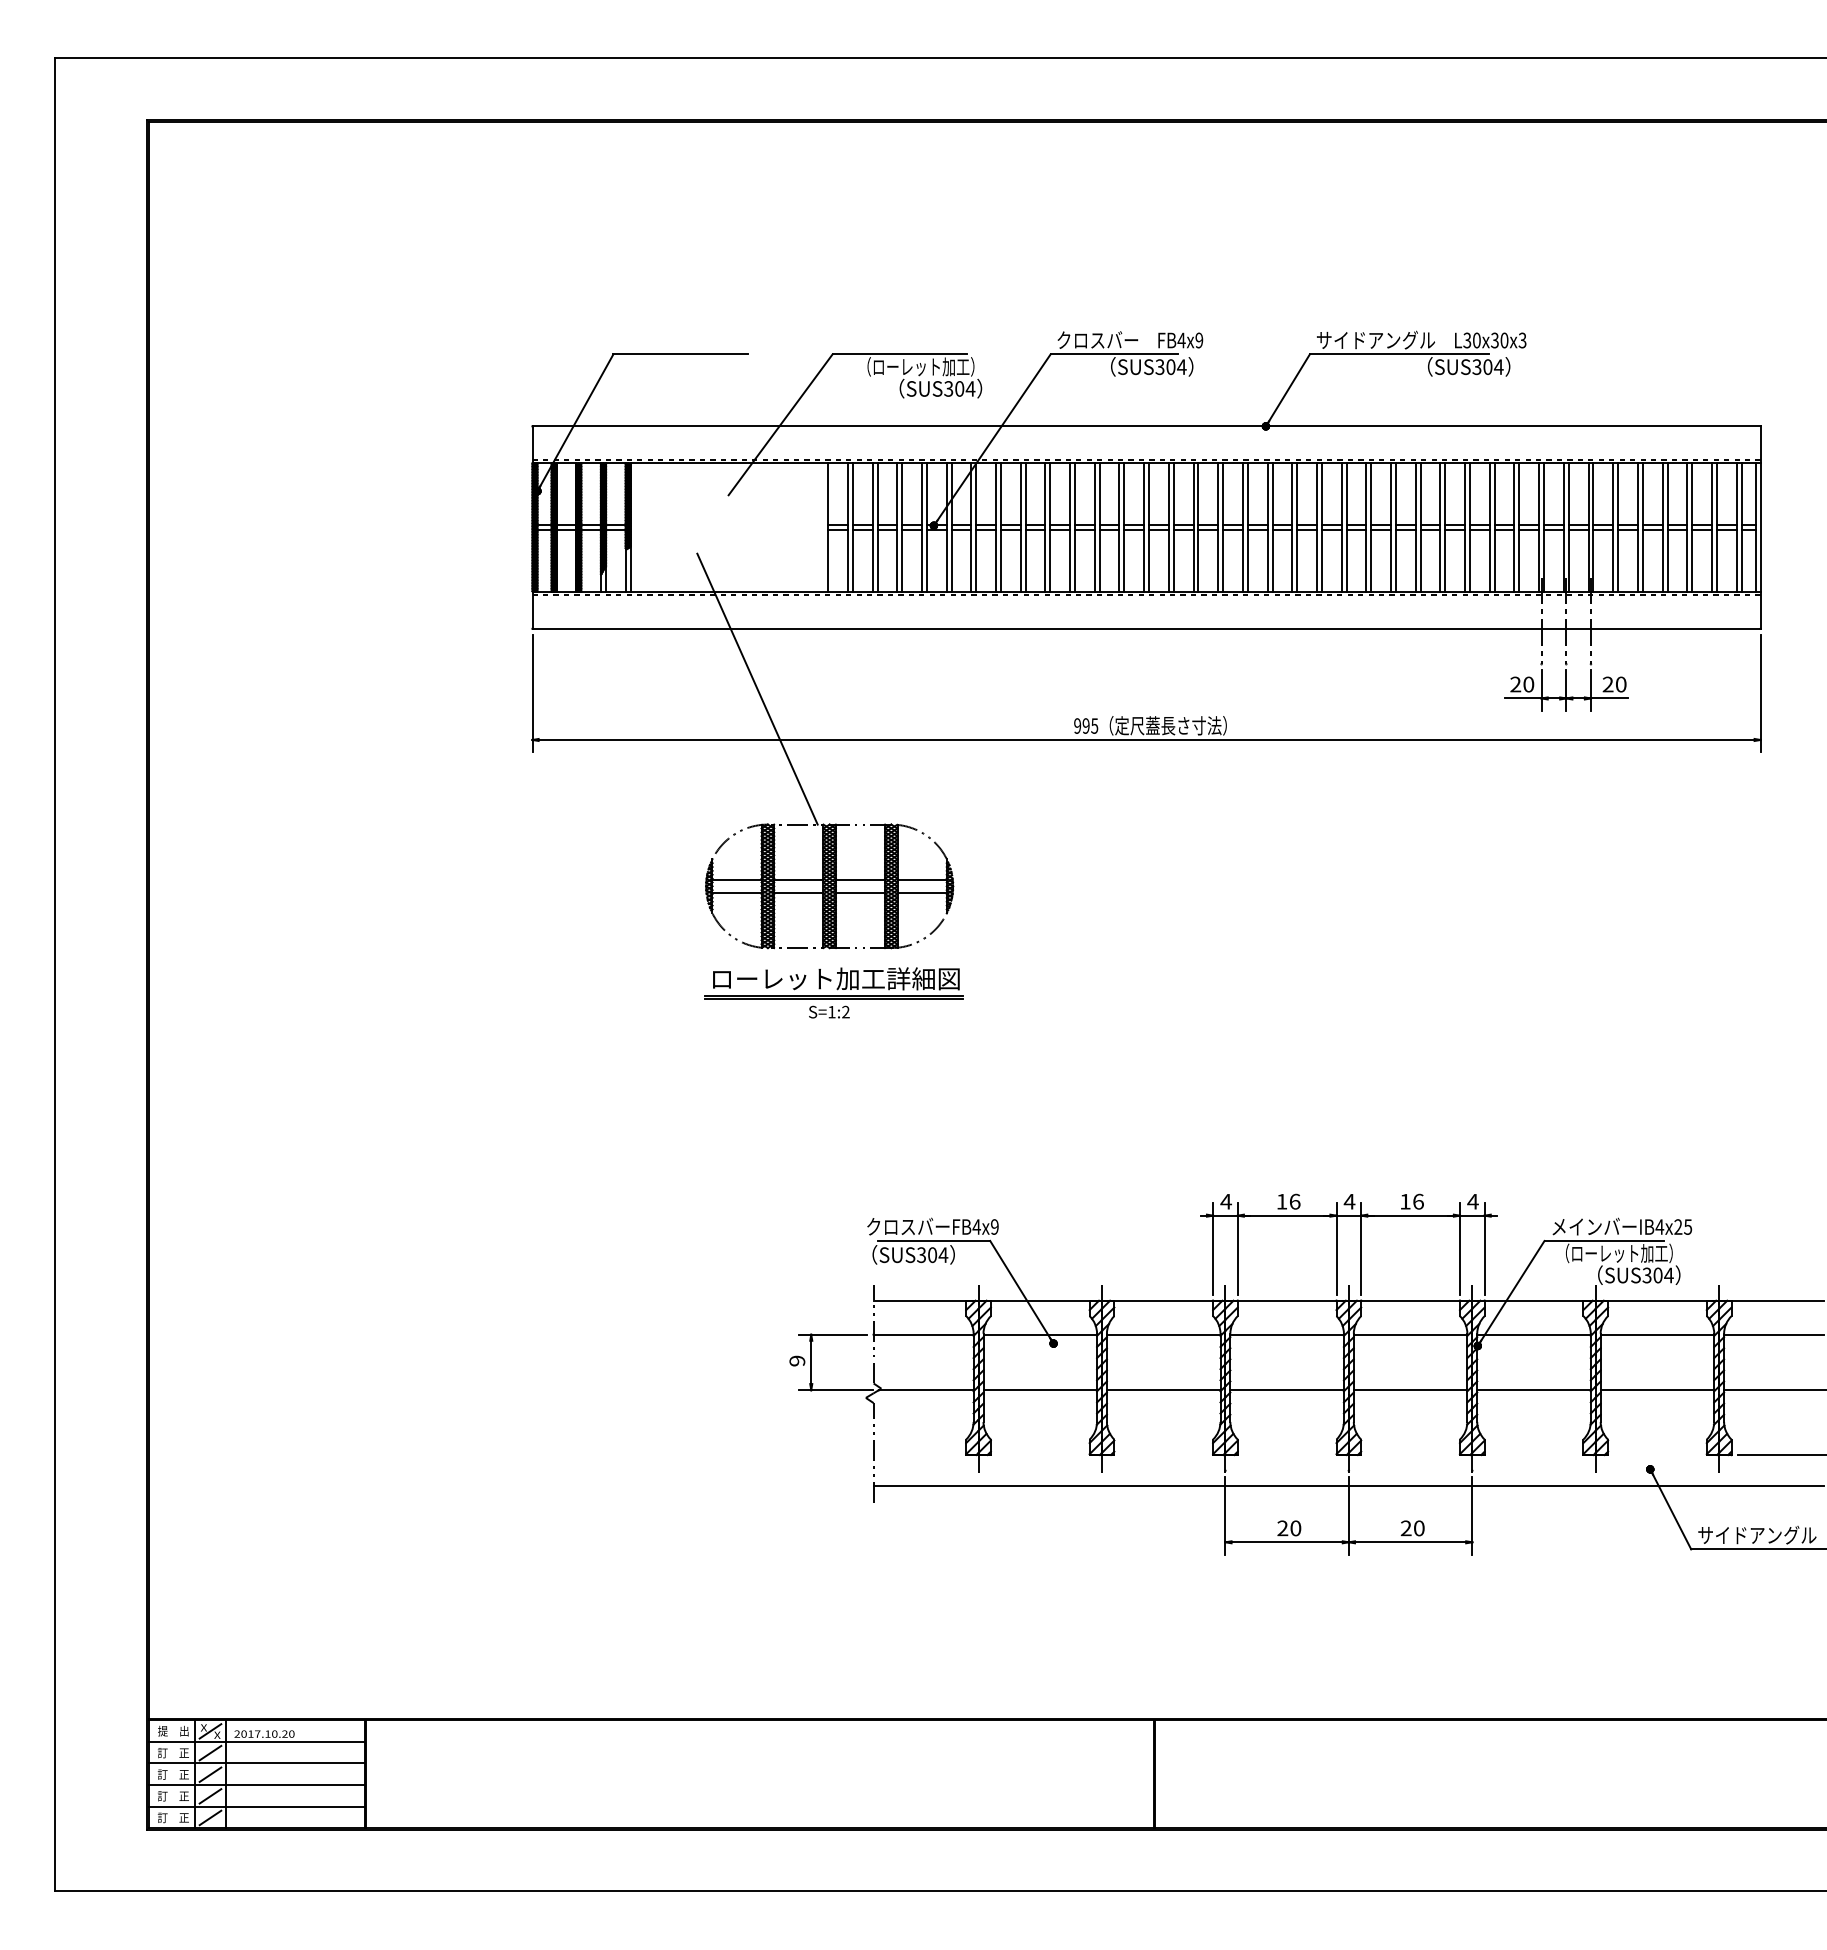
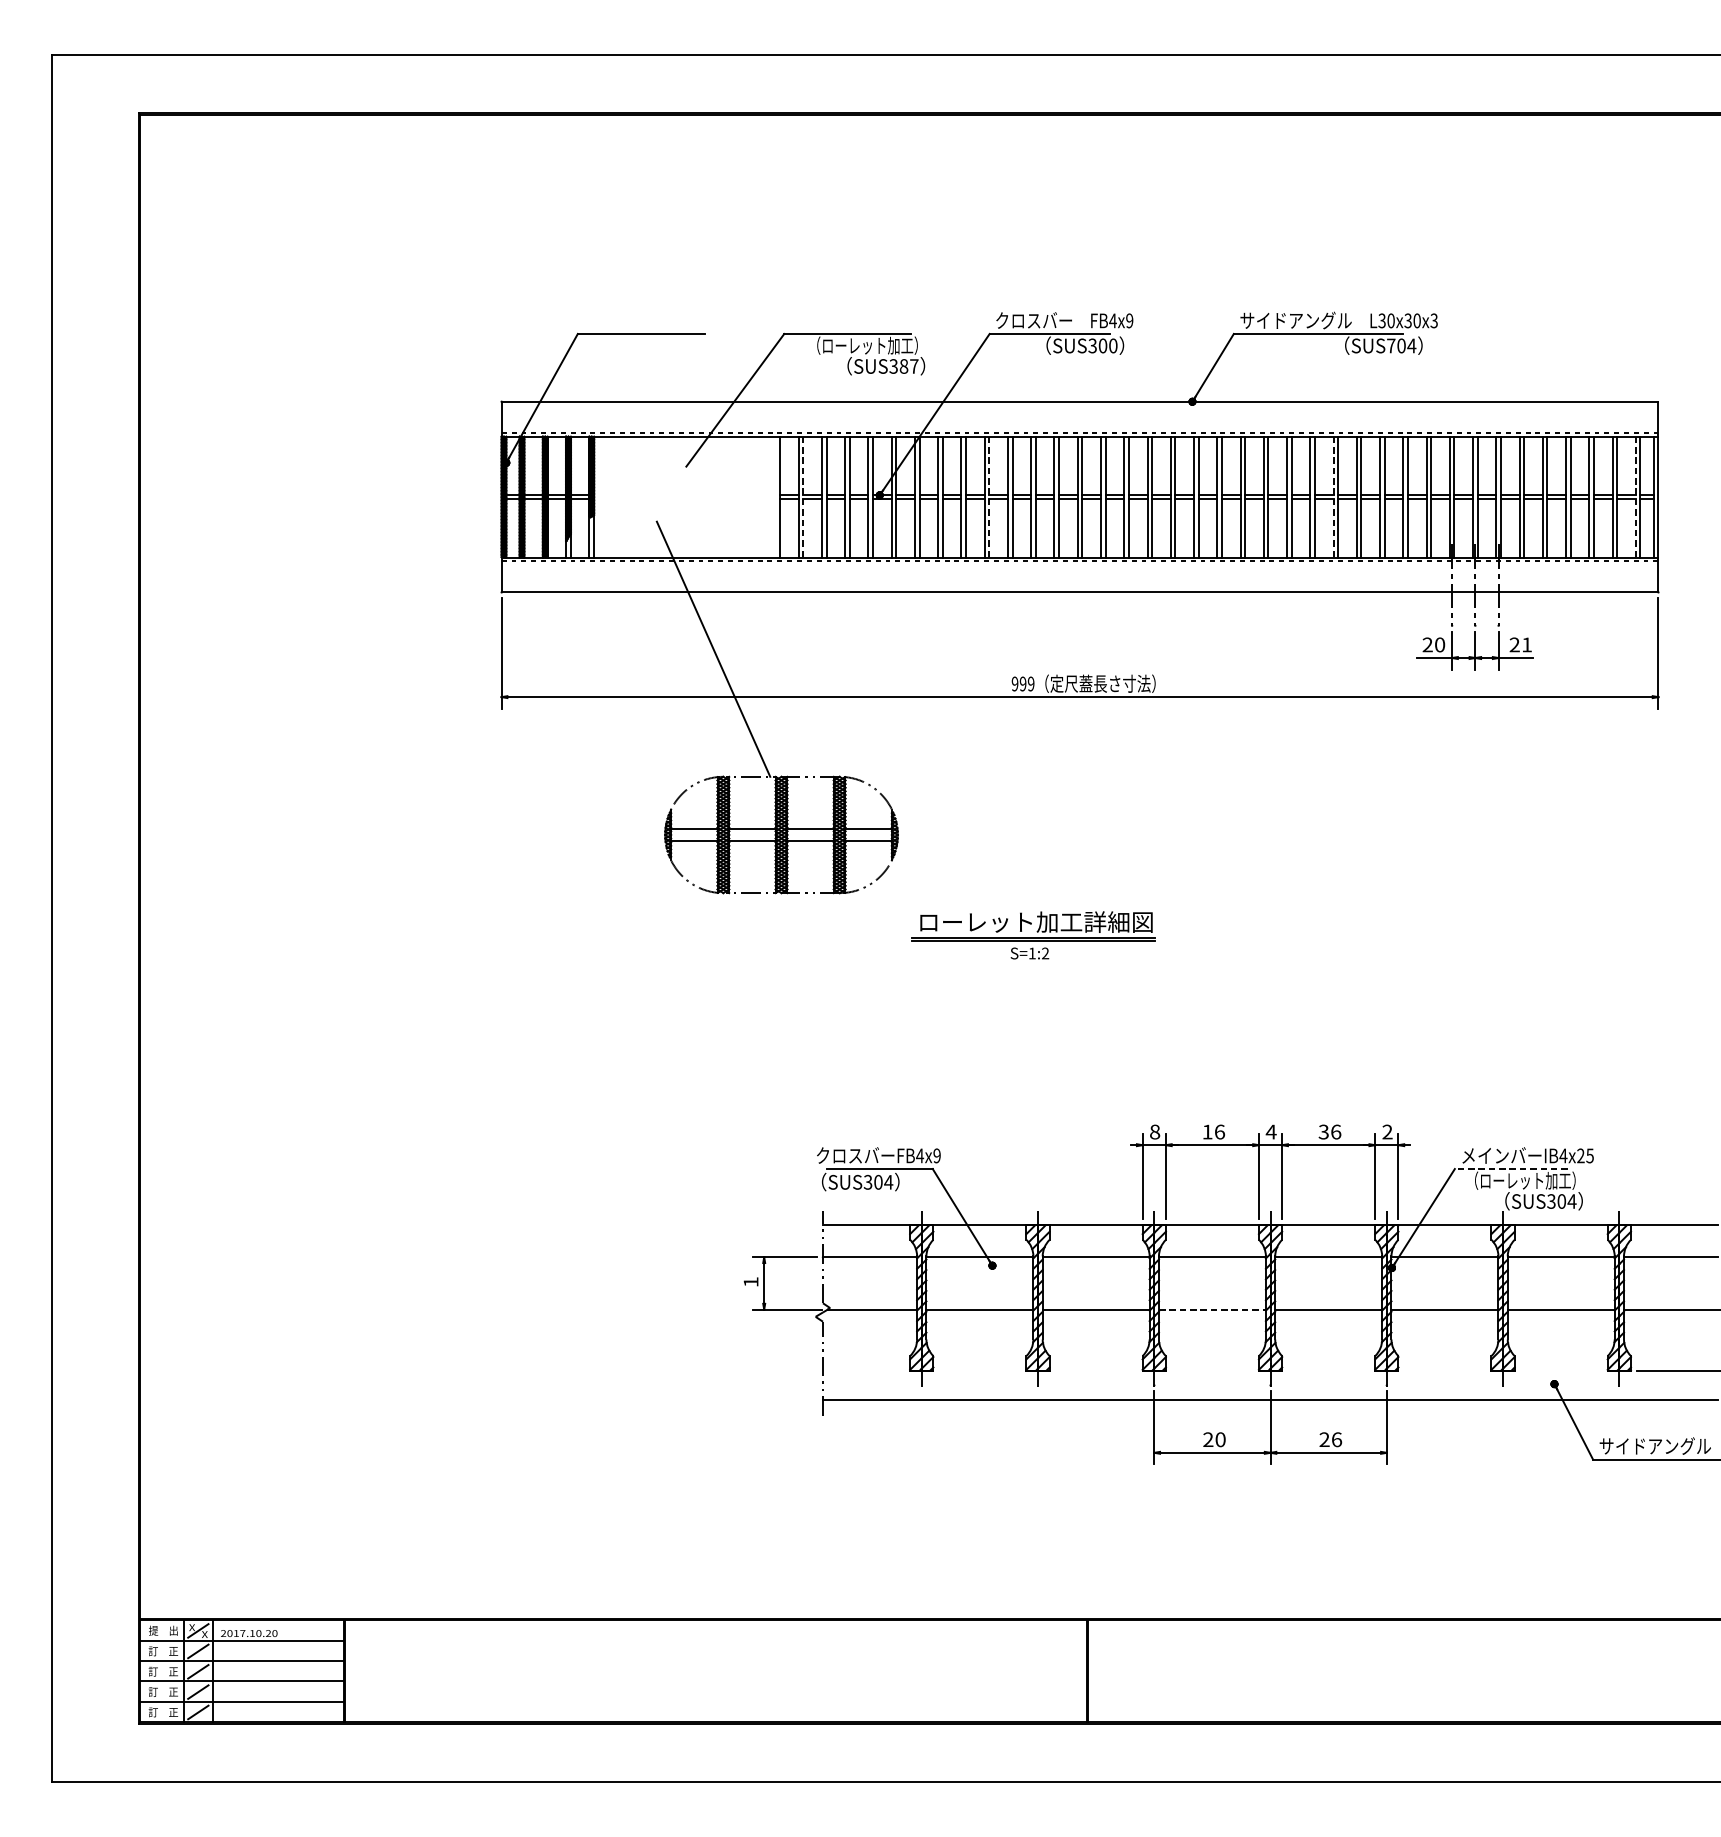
text: (1181, 367) -> (1112, 346), SUS304 -> SUS300
text: (1476, 367) -> (1390, 346), SUS304 -> SUS704
text: (965, 388) -> (909, 366), SUS304 -> SUS387
line: (852, 528) -> (803, 497), solid -> dashed
line: (1050, 528) -> (989, 497), solid -> dashed
line: (1415, 528) -> (1333, 497), solid -> dashed
line: (1736, 528) -> (1635, 497), solid -> dashed
text: (1621, 684) -> (1527, 644), 20 -> 21
text: (1094, 725) -> (1030, 683), 995 -> 999
part: (833, 992) -> (1033, 934), moved
text: (1225, 1201) -> (1154, 1131), 4 -> 8
text: (1404, 1201) -> (1322, 1131), 16 -> 36
text: (1472, 1201) -> (1387, 1131), 4 -> 2
line: (1604, 1240) -> (1511, 1168), solid -> dashed
text: (797, 1360) -> (751, 1281), 9 -> 1
line: (1287, 1390) -> (1212, 1309), solid -> dashed
text: (1419, 1528) -> (1337, 1439), 20 -> 26

